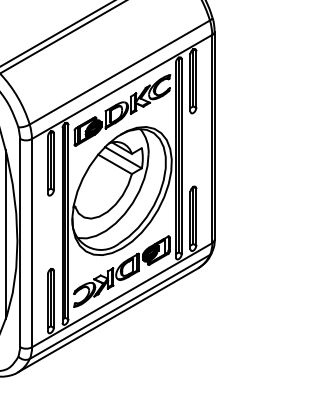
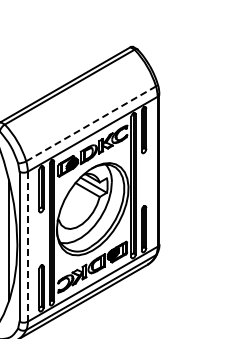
line: (120, 72) -> (91, 123), solid -> dashed
line: (31, 242) -> (27, 246), solid -> dashed

